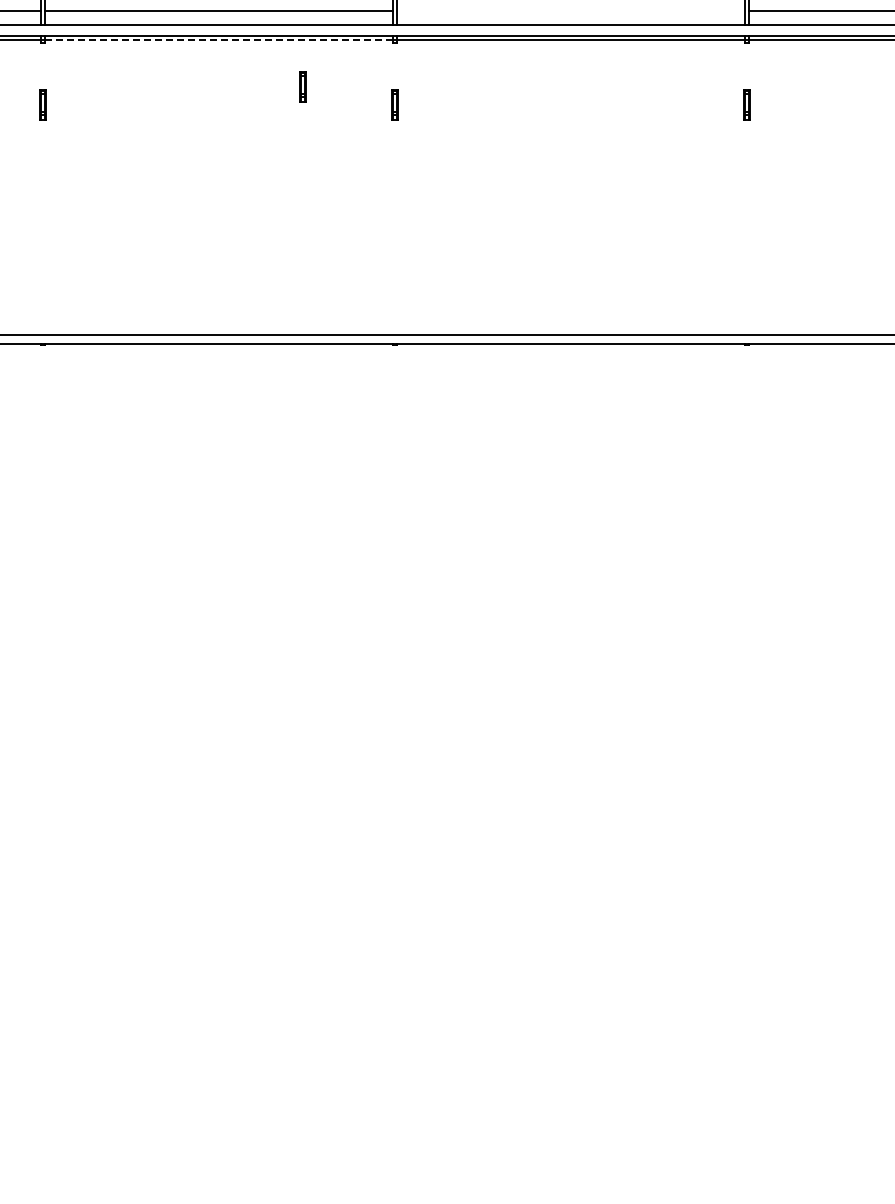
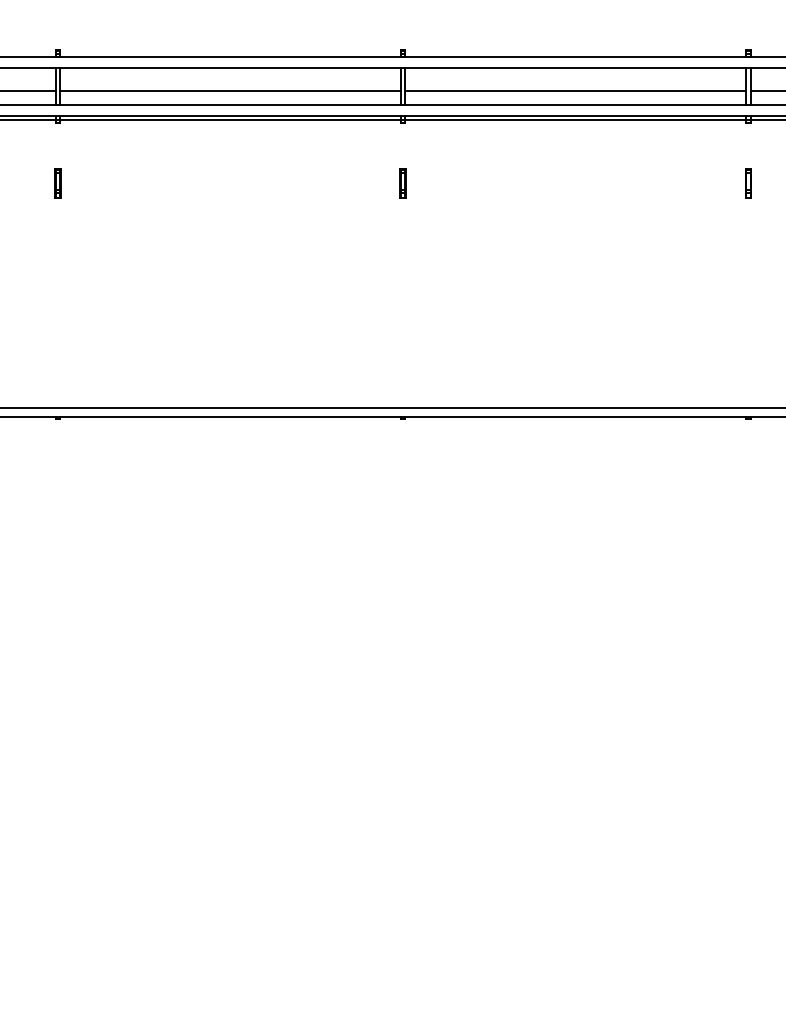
line: (570, 10) -> (575, 90), added
line: (218, 40) -> (230, 119), dashed -> solid
part: (302, 86) -> (312, 165), removed

